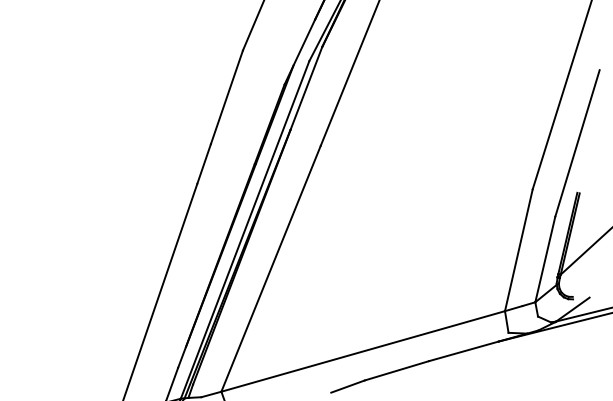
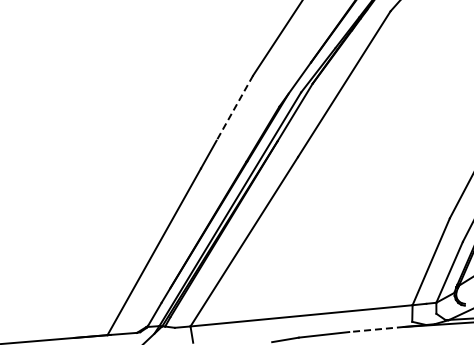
line: (226, 97) -> (234, 108), solid -> dashed
line: (463, 351) -> (376, 329), solid -> dashed

